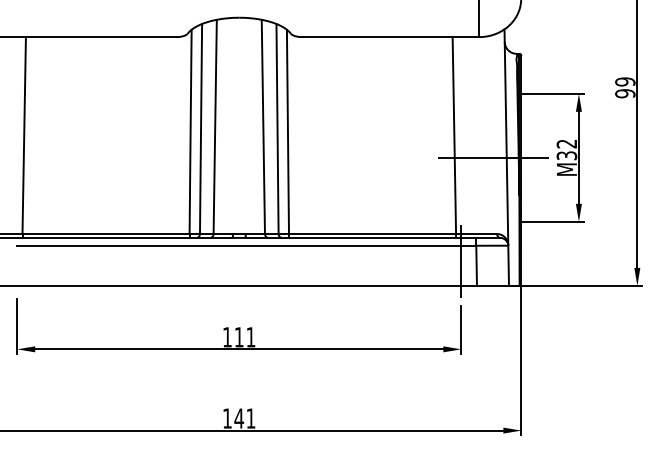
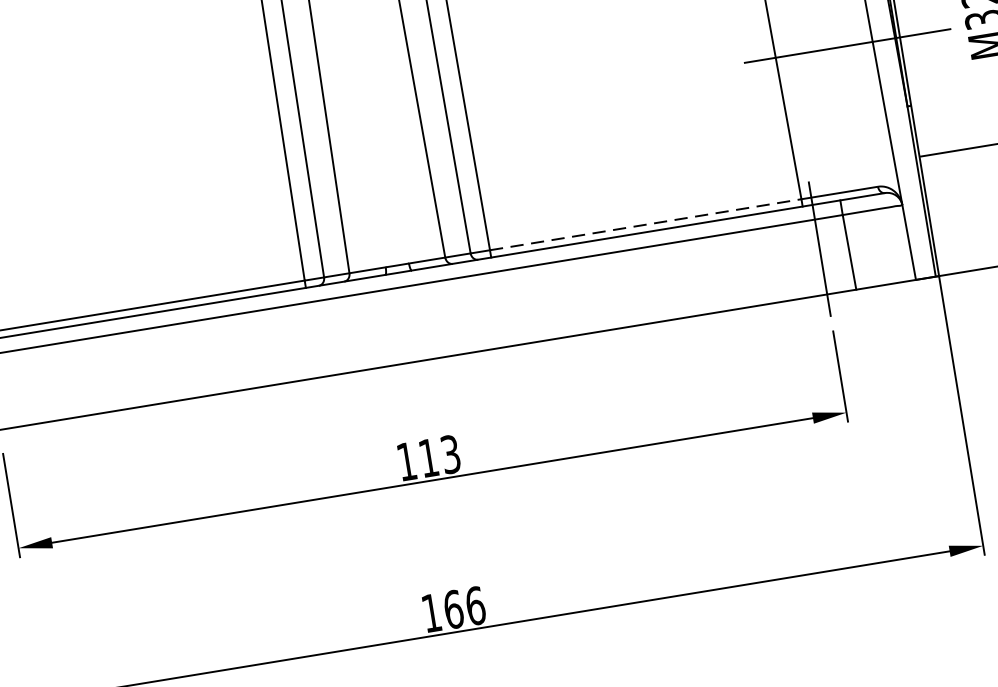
line: (372, 233) -> (645, 223), solid -> dashed
text: (250, 337) -> (449, 454), 111 -> 113
text: (244, 418) -> (463, 607), 141 -> 166

